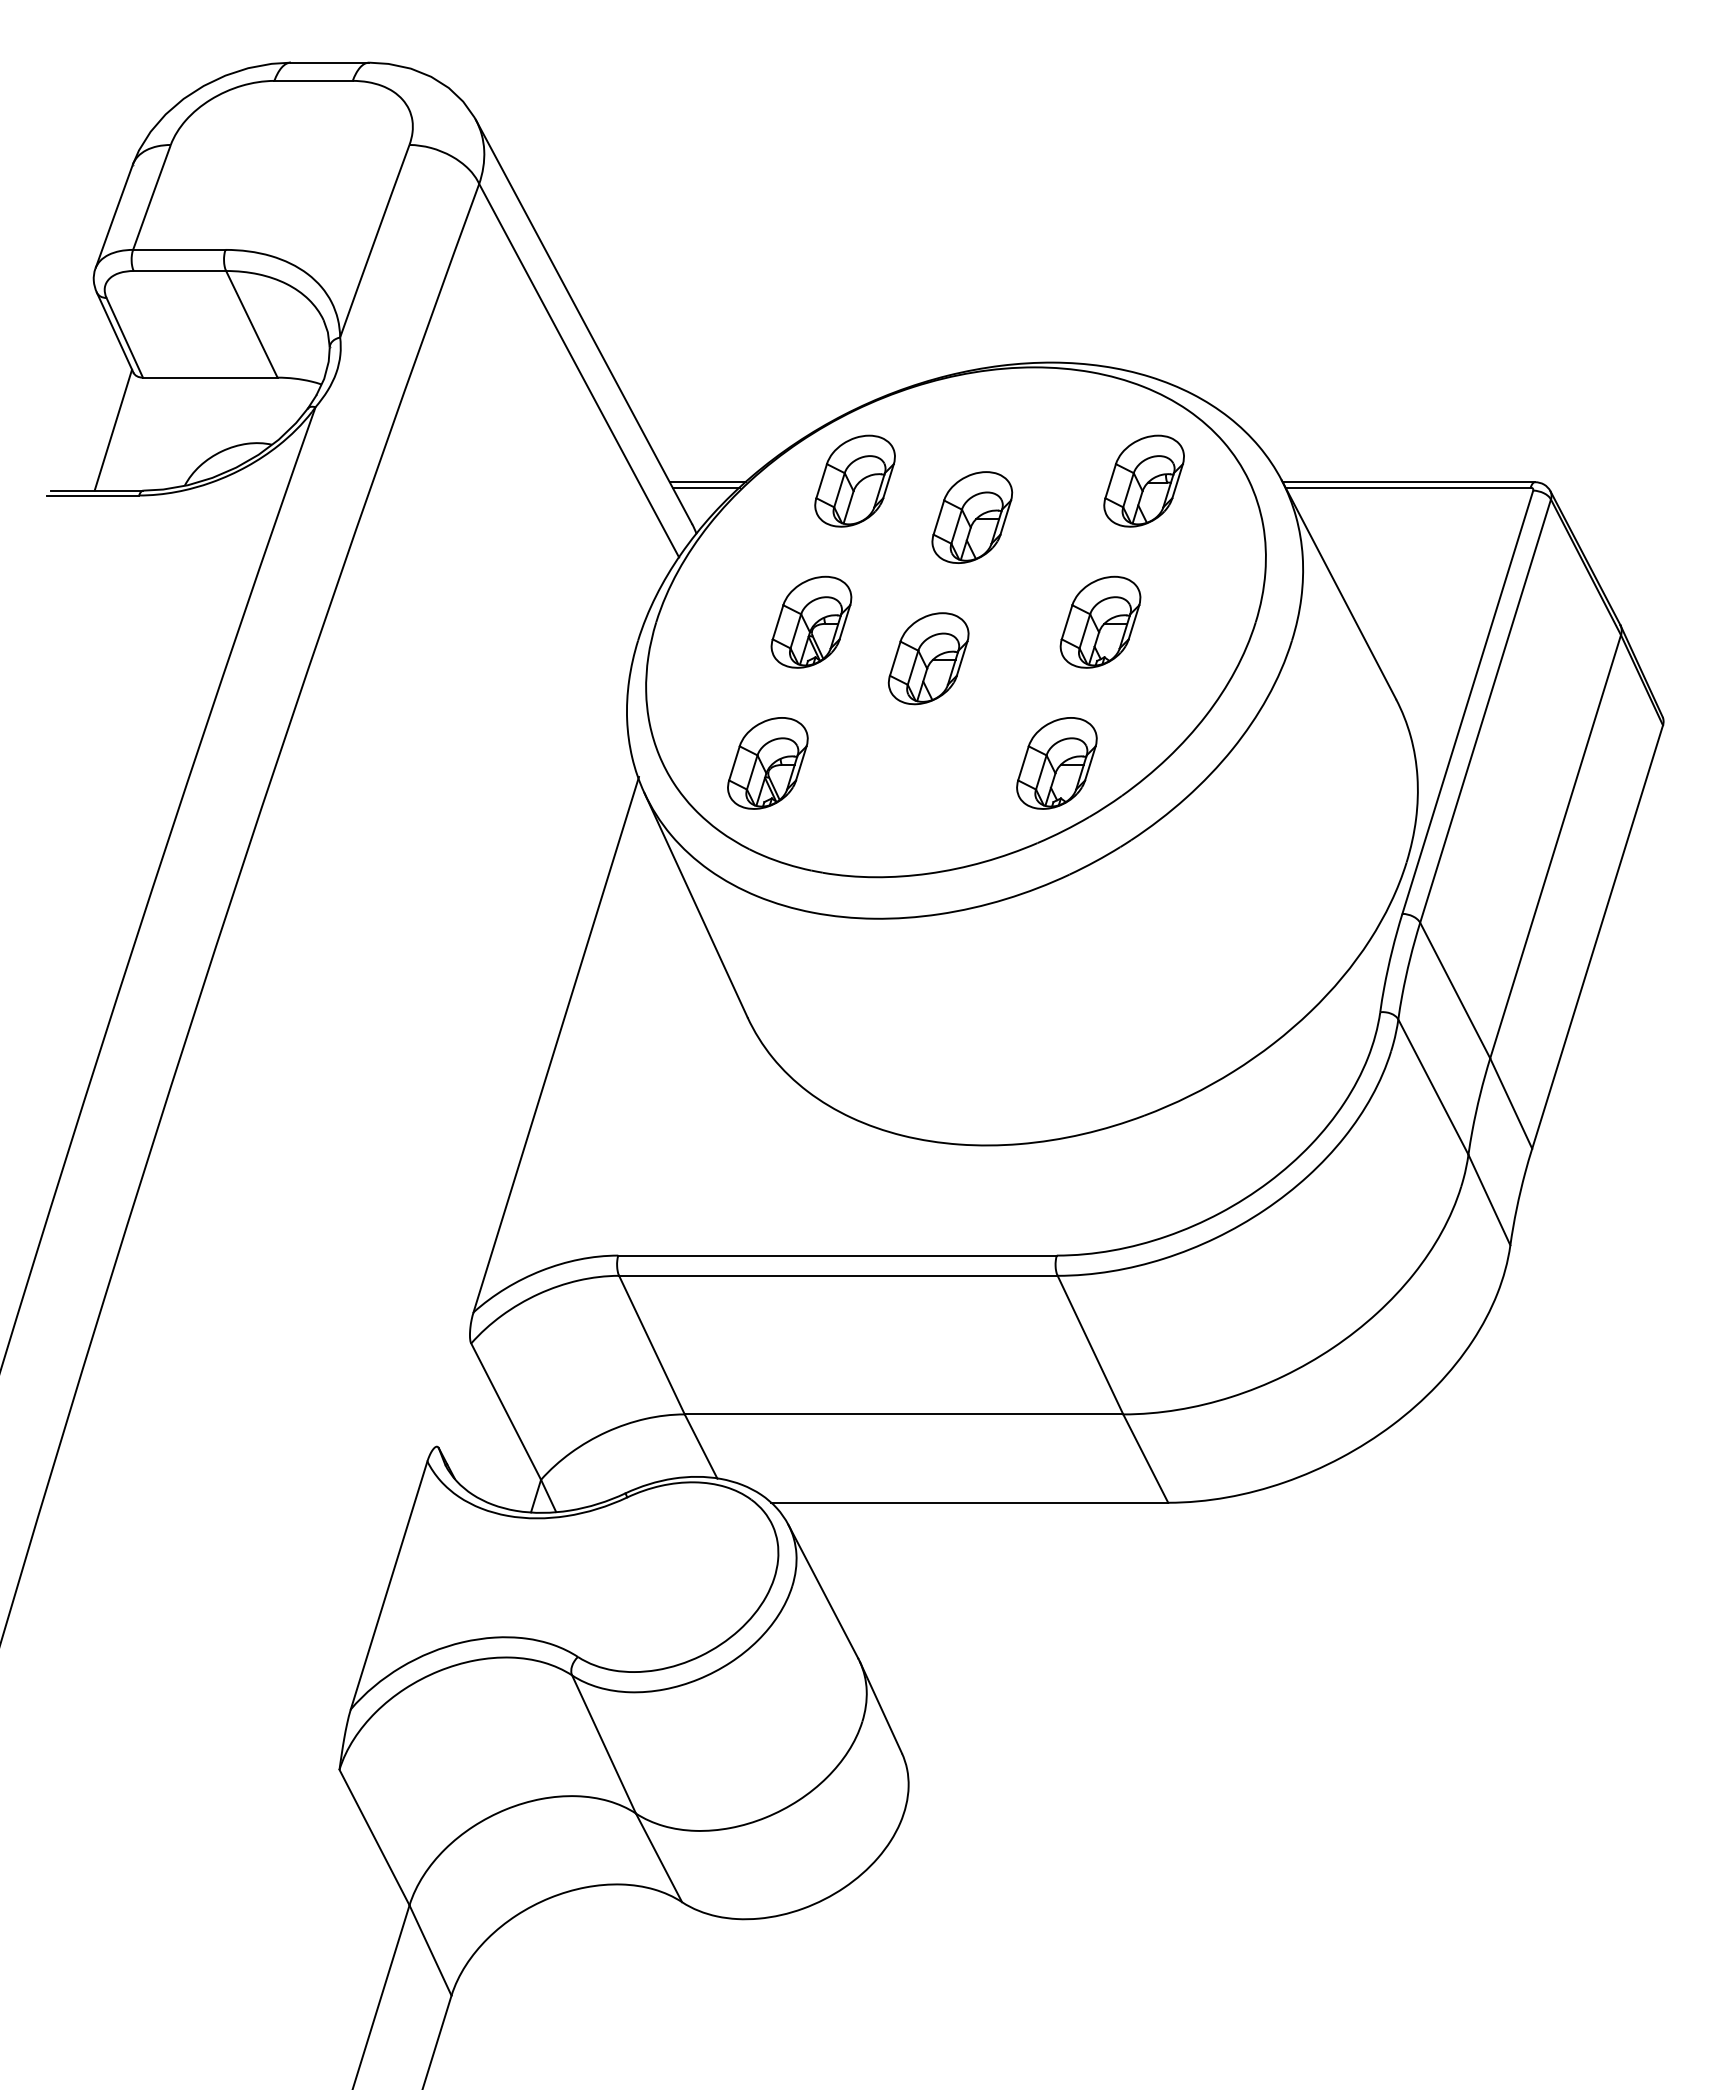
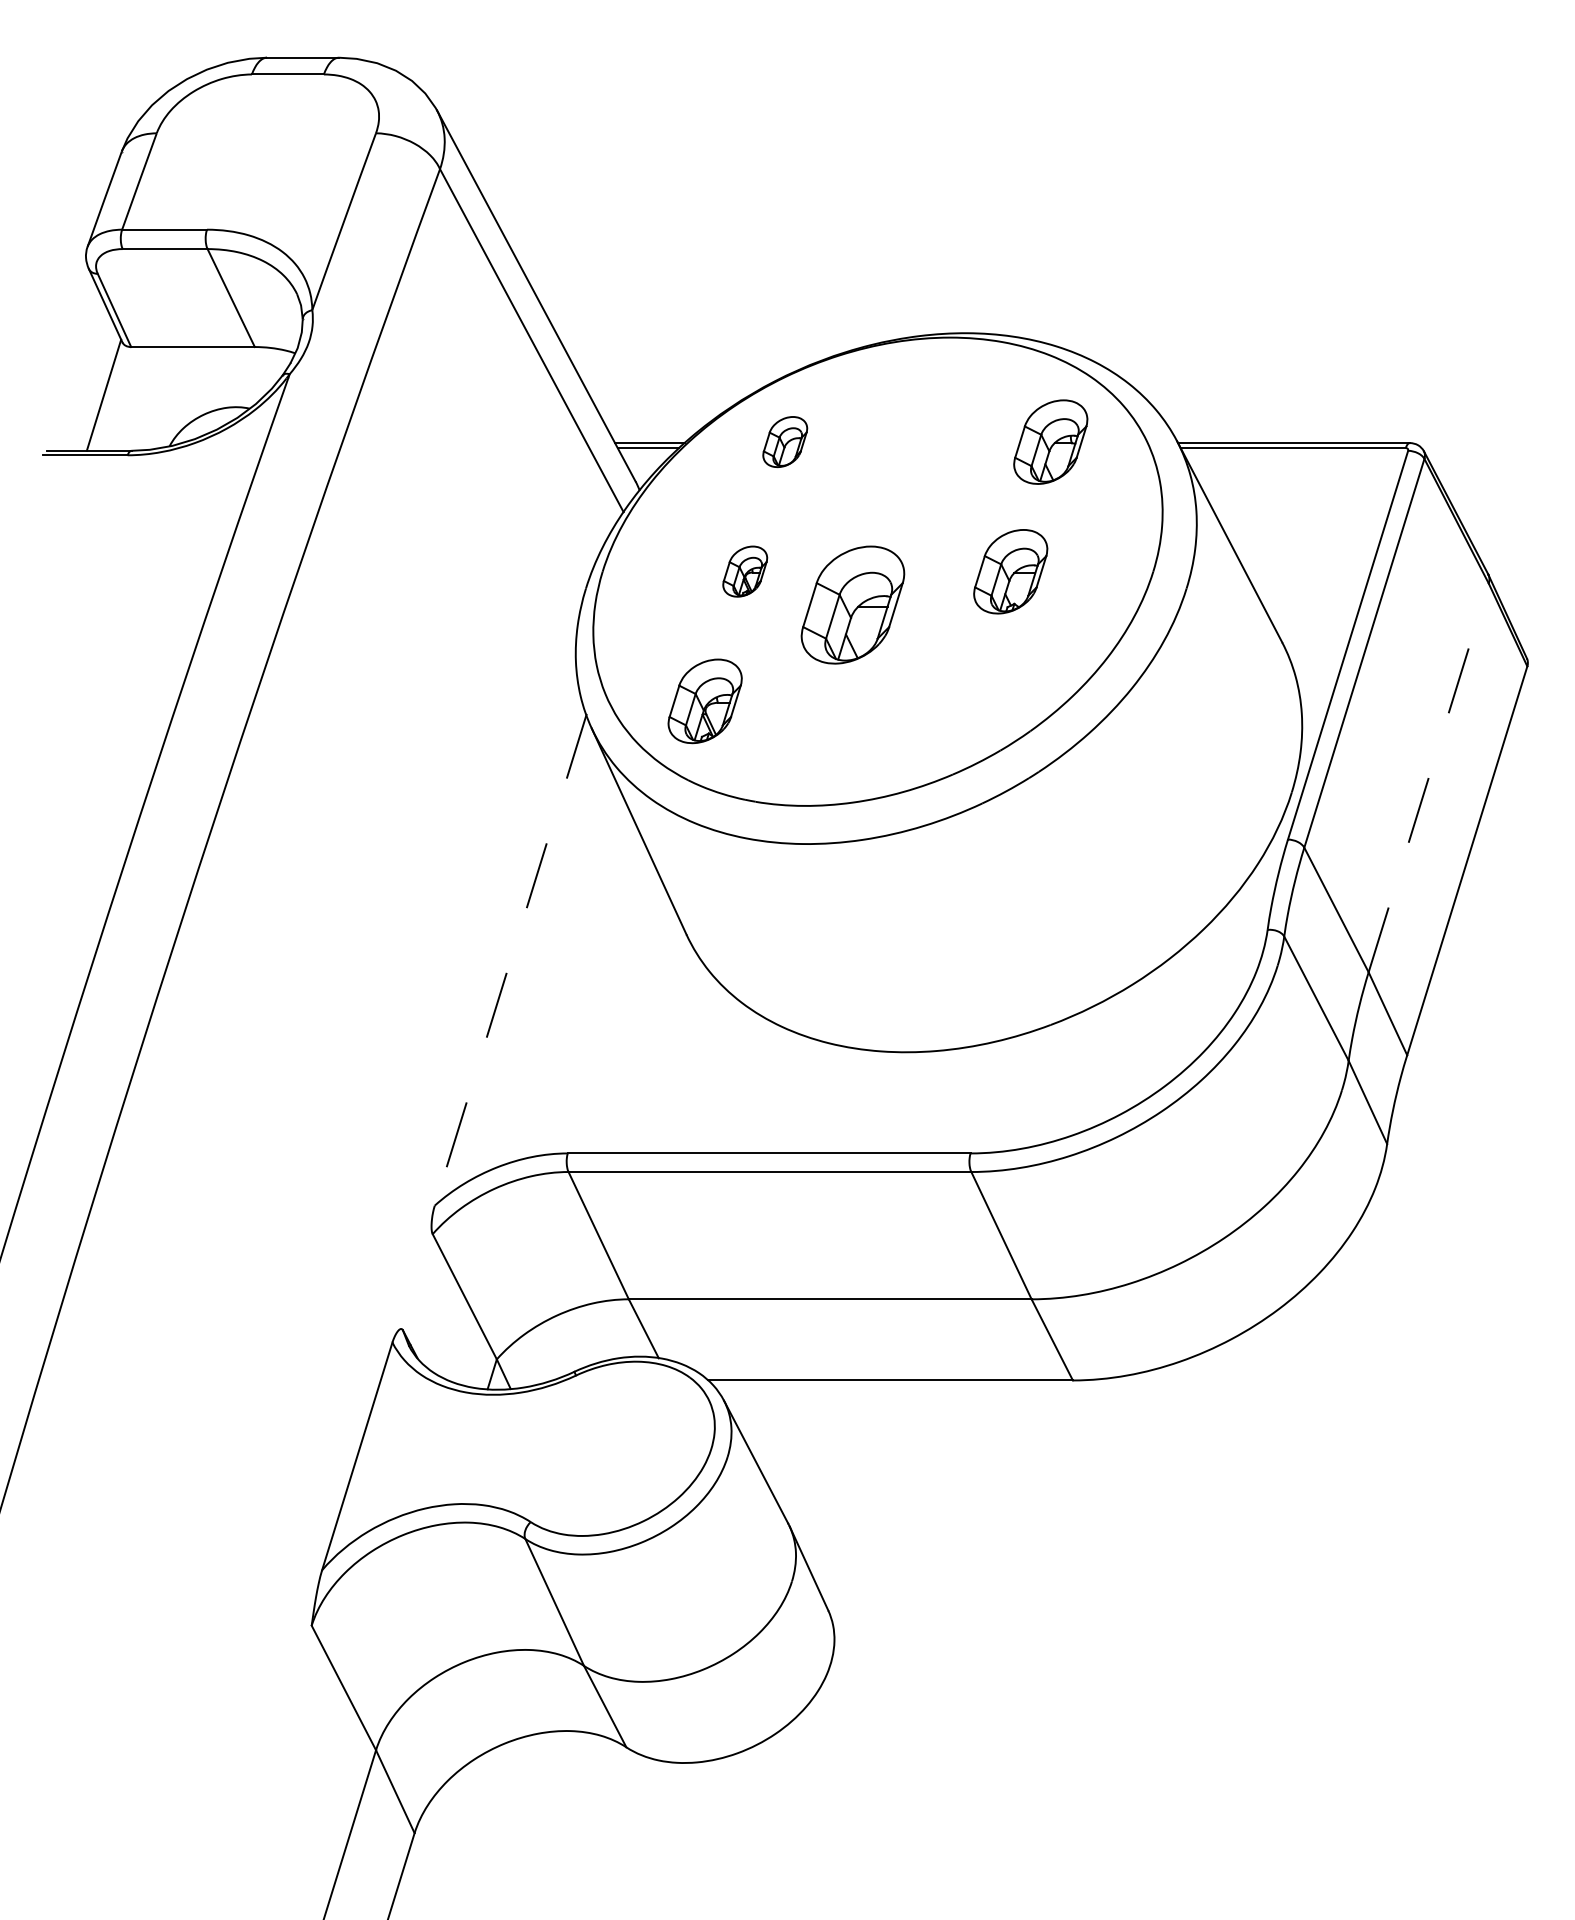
part: (854, 480) -> (784, 441), size x0.6
part: (972, 517) -> (893, 475), removed
part: (811, 621) -> (745, 571), size x0.6
part: (928, 658) -> (852, 604), size x1.4
part: (1056, 763) -> (970, 701), removed
line: (1555, 846) -> (1428, 777), solid -> dashed
line: (556, 1045) -> (511, 960), solid -> dashed

